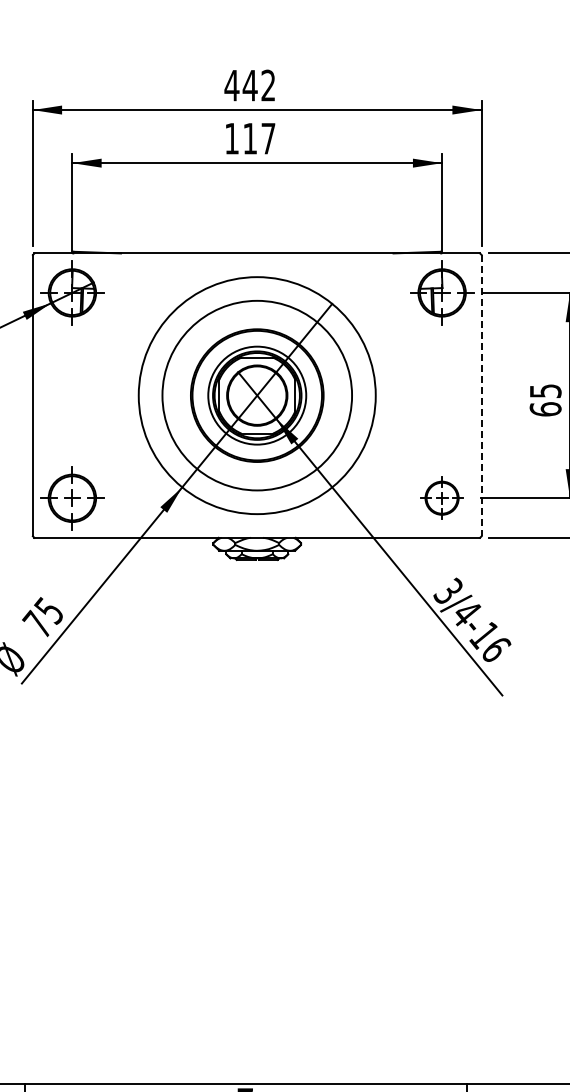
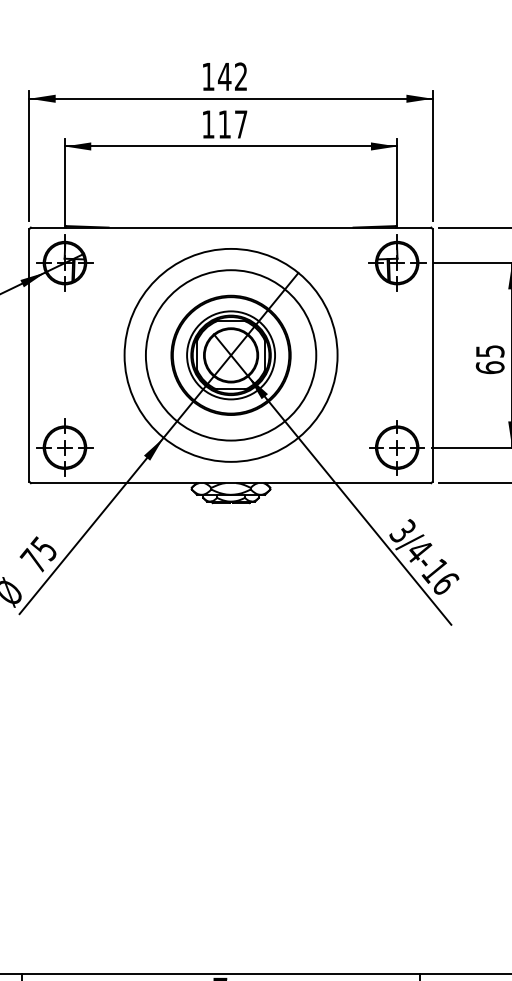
text: (231, 85) -> (207, 76), 442 -> 142
line: (481, 395) -> (432, 355), dashed -> solid
part: (441, 497) -> (396, 446), size x1.43

